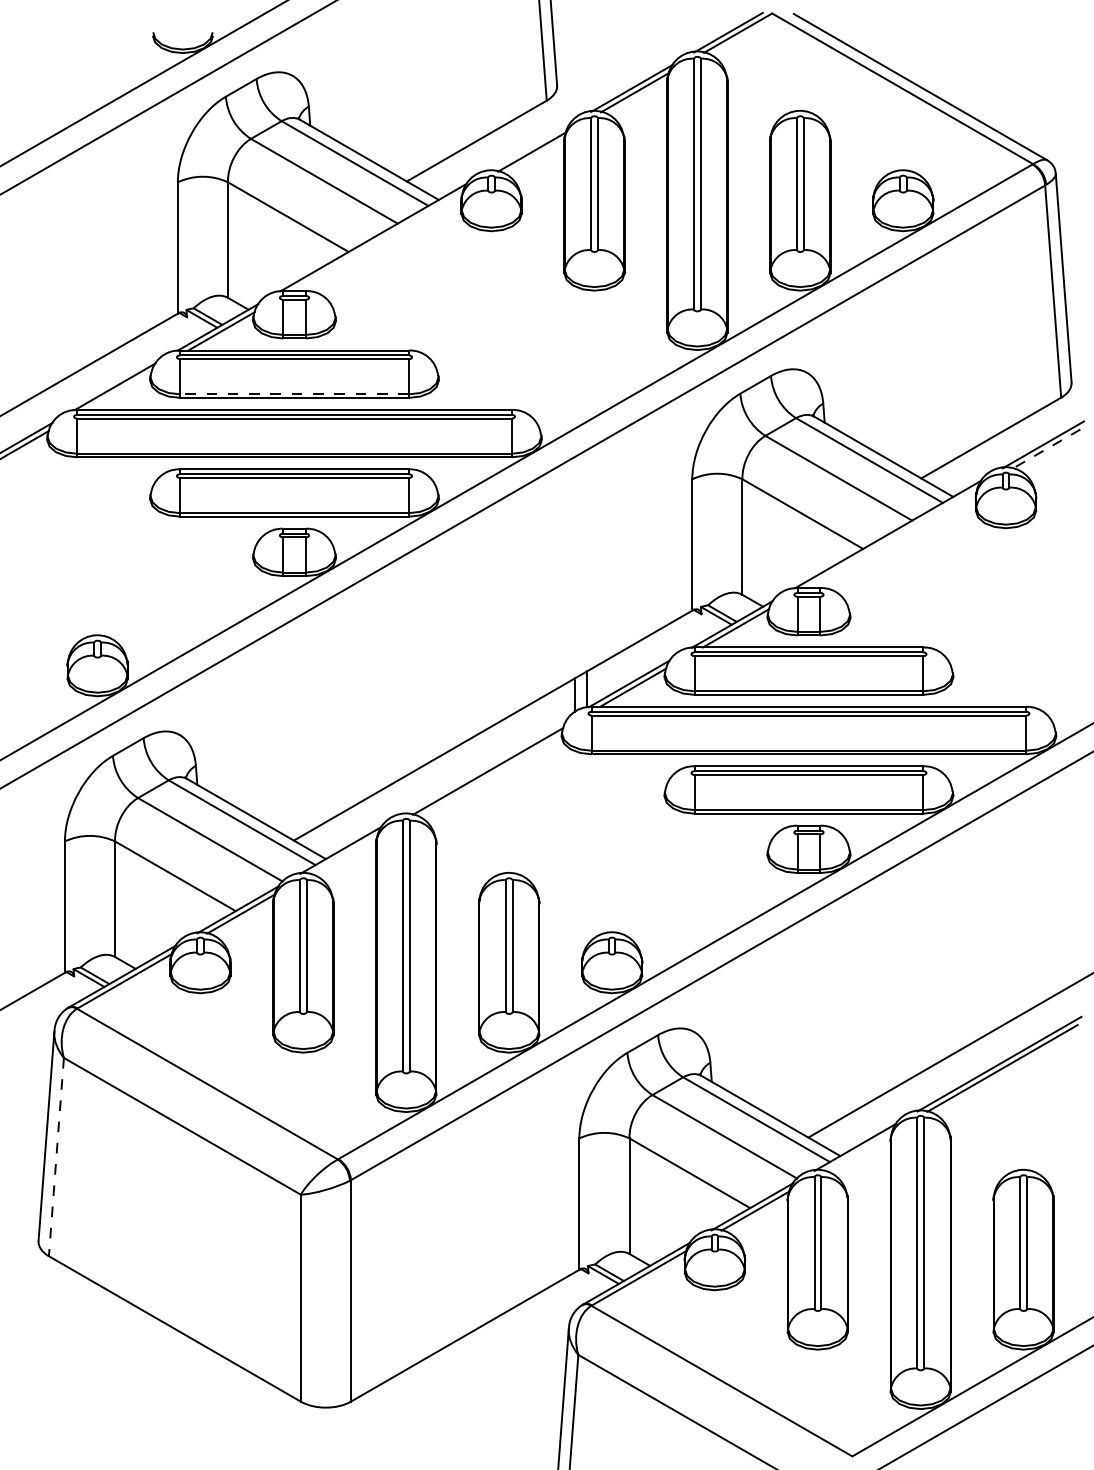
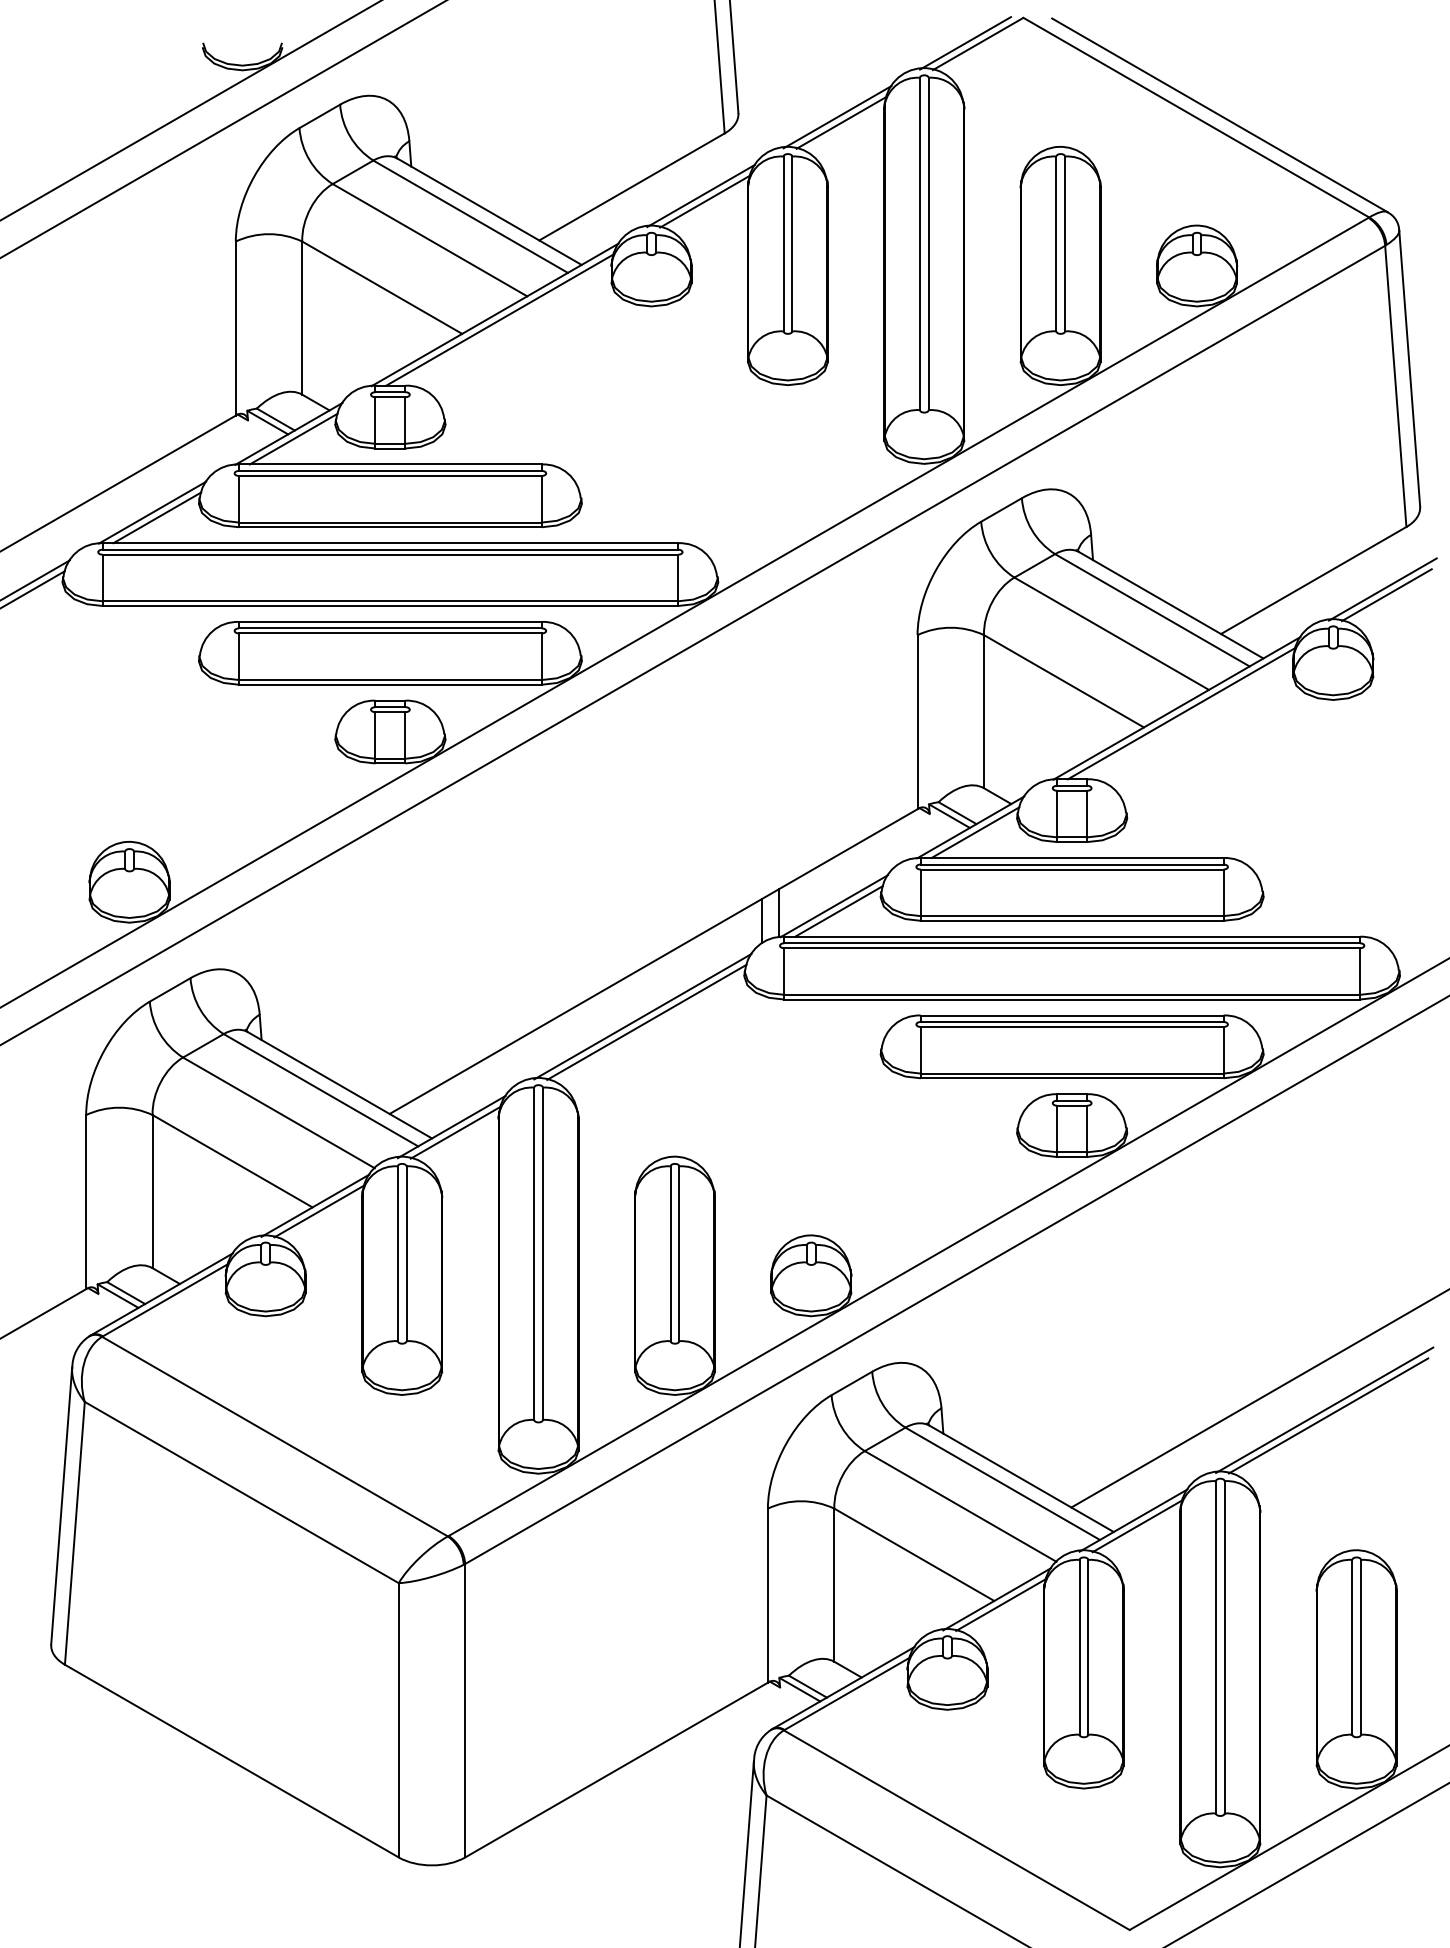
line: (529, 147) -> (701, 195), added
line: (376, 241) -> (499, 319), added
line: (118, 390) -> (157, 517), added
line: (293, 394) -> (389, 522), dashed -> solid
line: (1046, 449) -> (1386, 595), dashed -> solid
line: (891, 538) -> (1181, 713), added
line: (484, 767) -> (642, 1016), added
line: (343, 854) -> (455, 1132), added
line: (858, 1151) -> (1137, 1526), added
line: (56, 1157) -> (74, 1533), dashed -> solid

